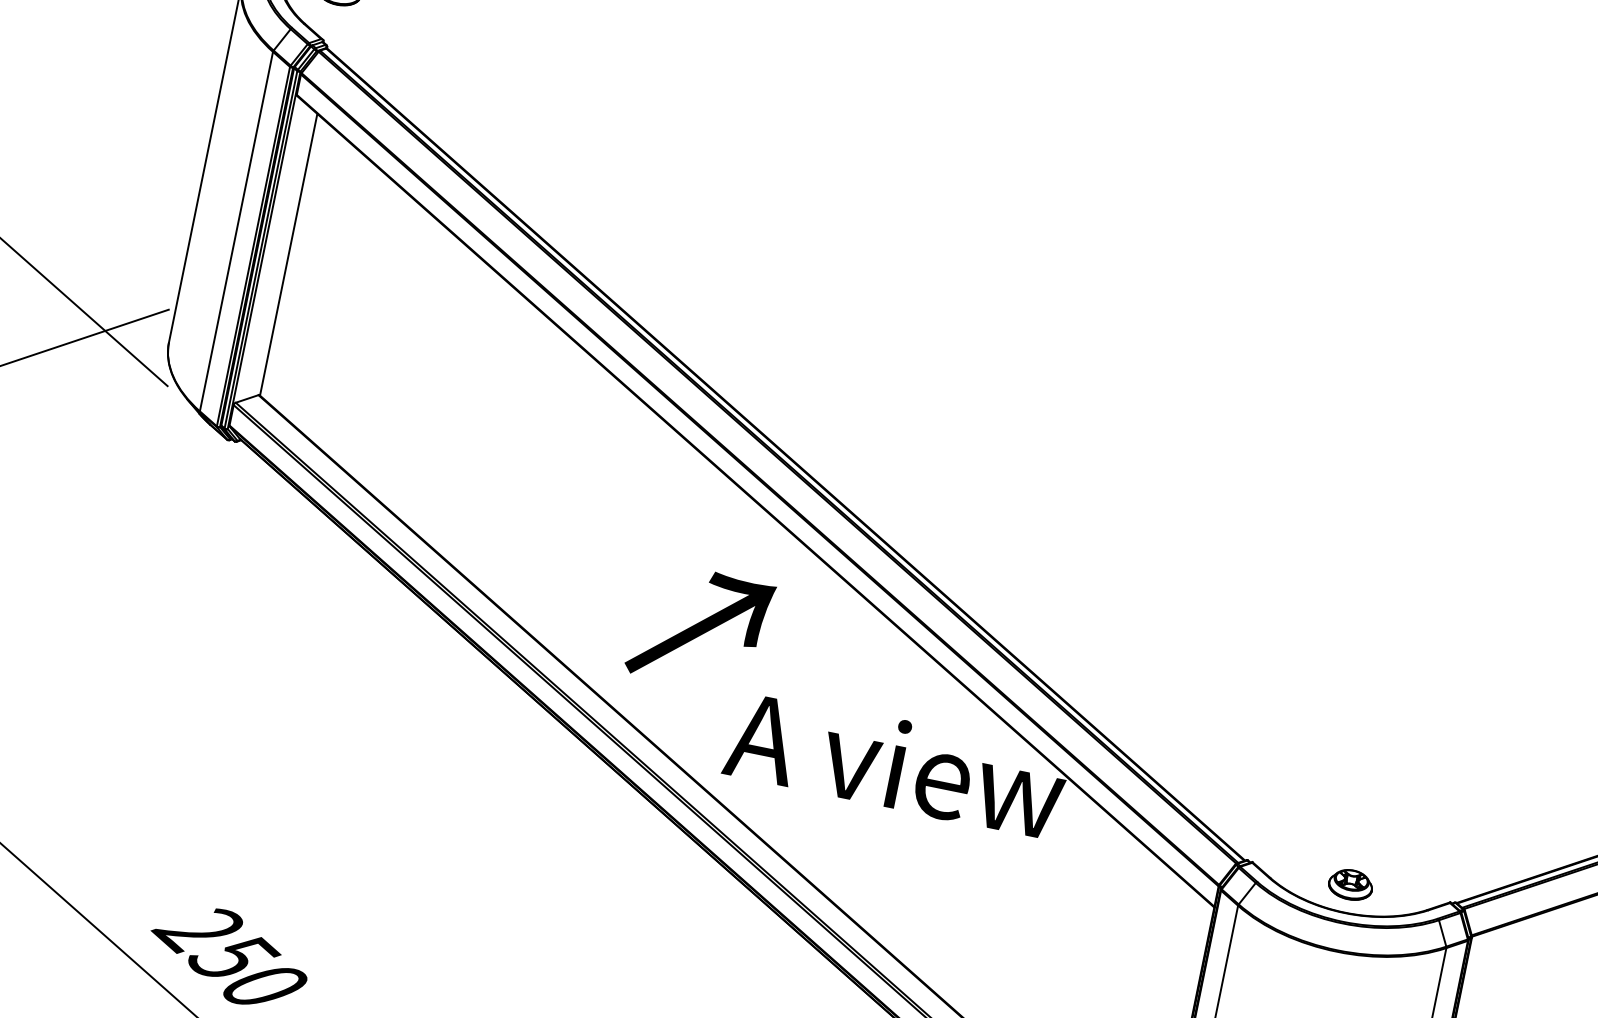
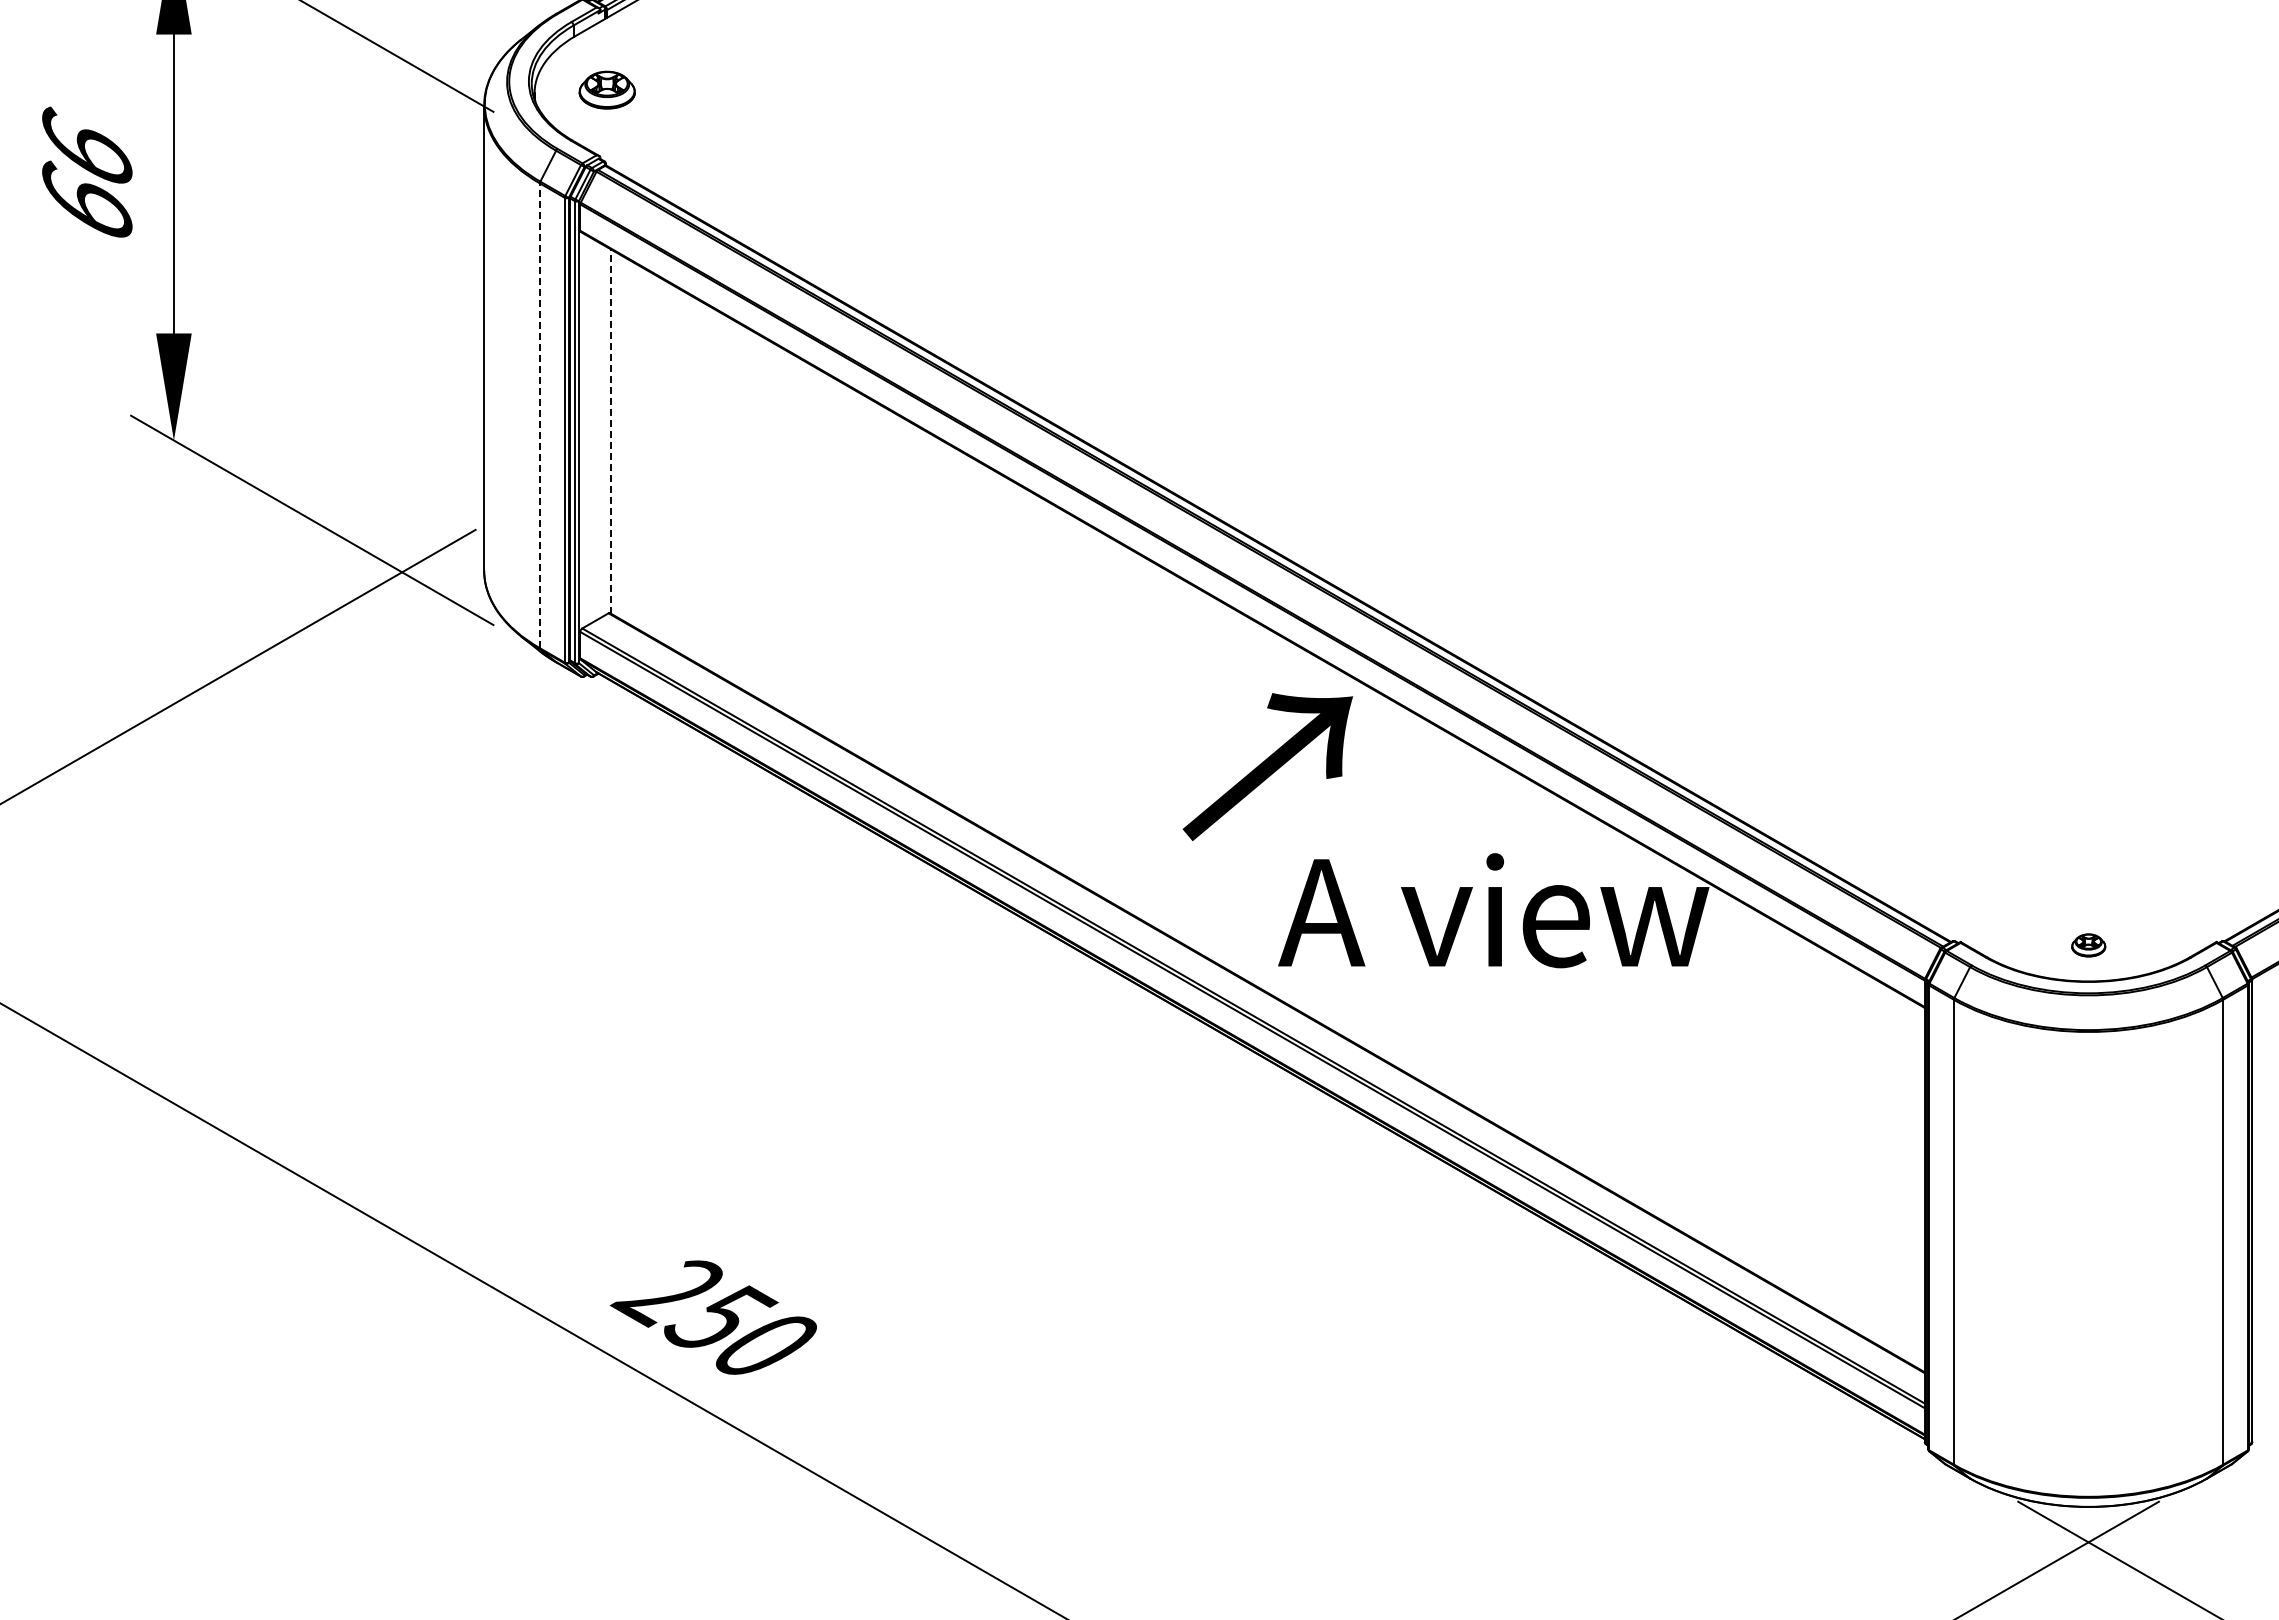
line: (236, 231) -> (539, 415), solid -> dashed
line: (288, 254) -> (610, 430), solid -> dashed
text: (699, 627) -> (1267, 766), moved
part: (1350, 884) -> (2088, 945), size x0.6

